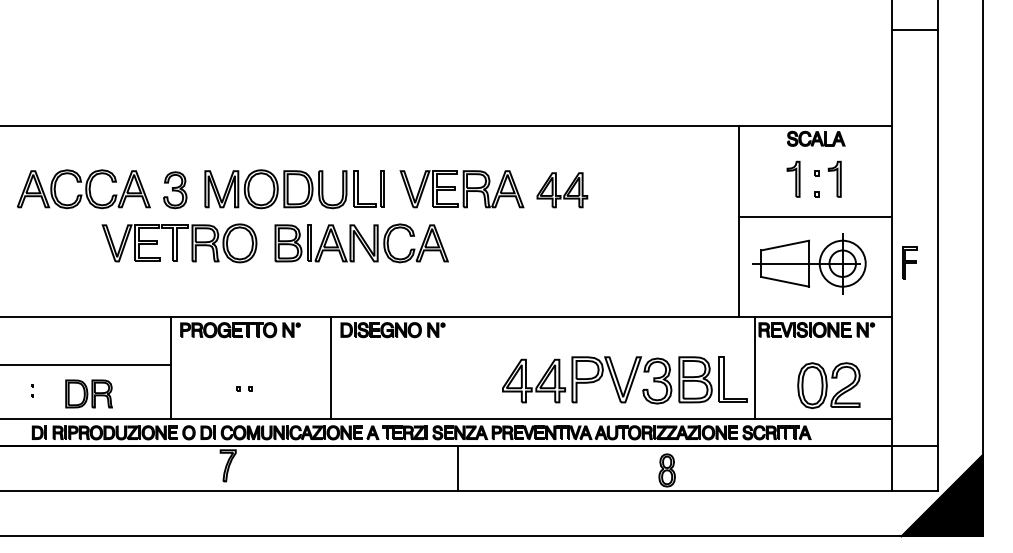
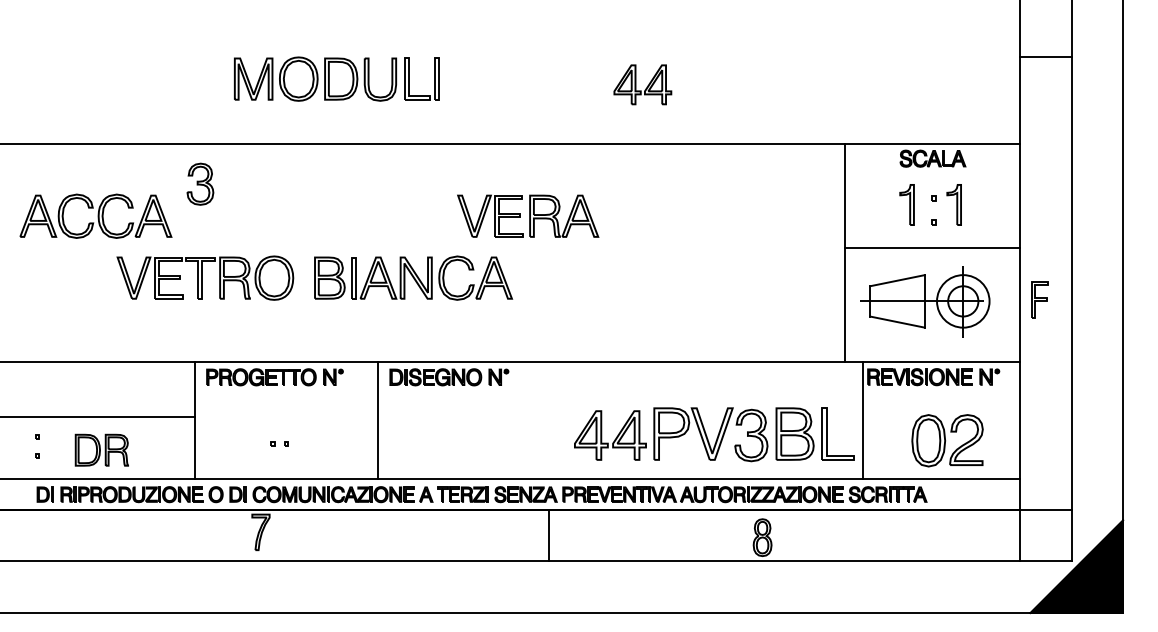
line: (914, 29) -> (1045, 56), moved
part: (294, 189) -> (336, 79), moved
part: (175, 190) -> (200, 184), moved
part: (562, 190) -> (643, 85), moved
part: (32, 390) -> (37, 446), size x1.6
line: (458, 468) -> (549, 535), moved

